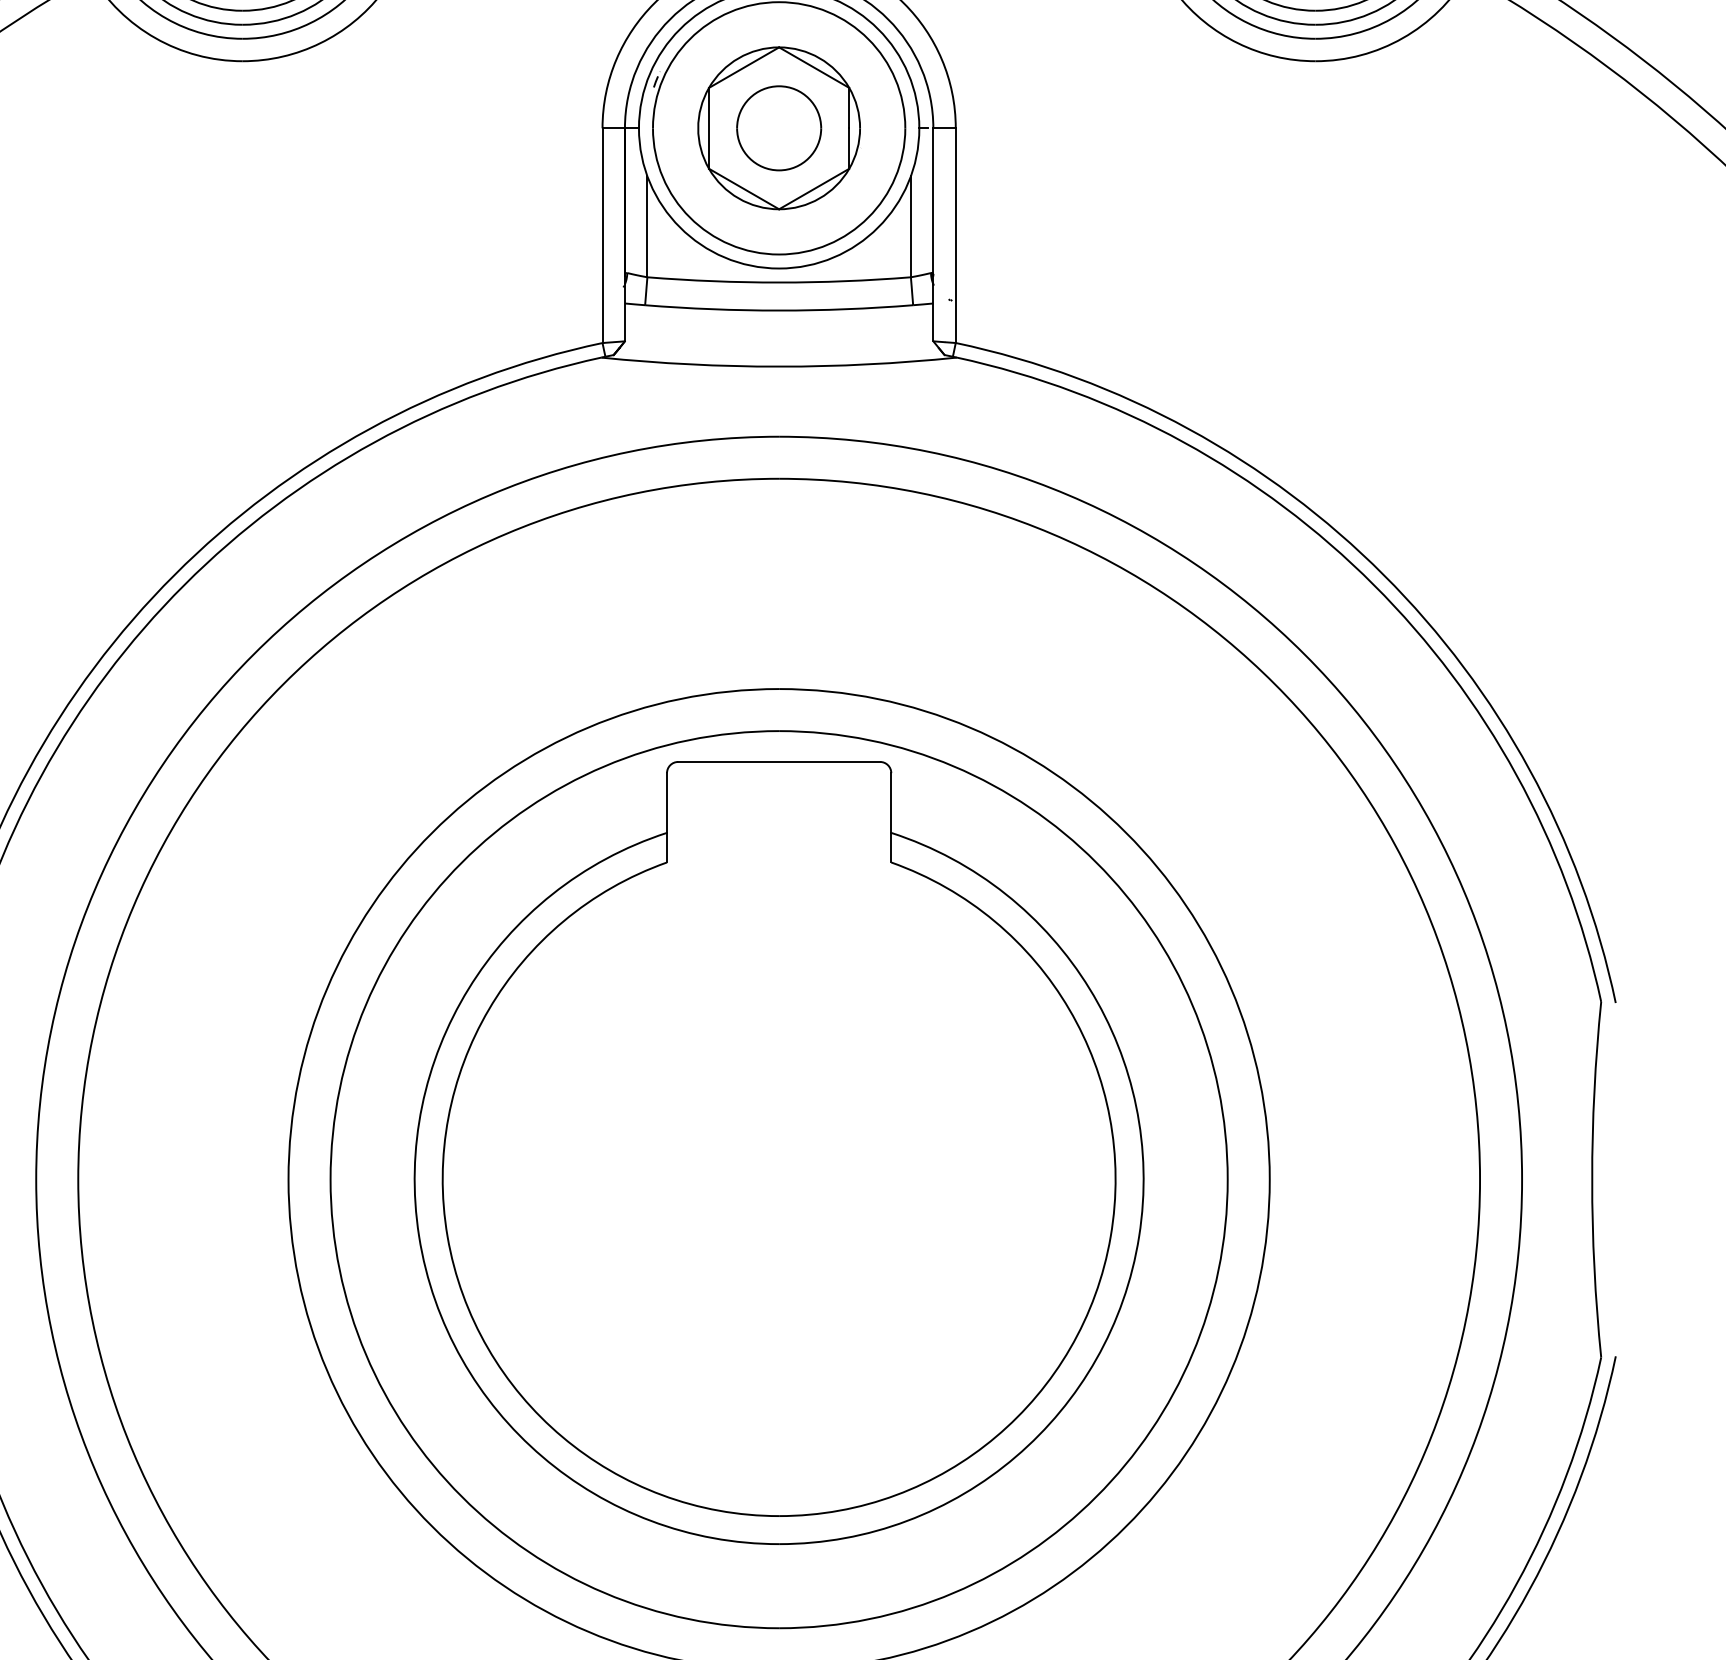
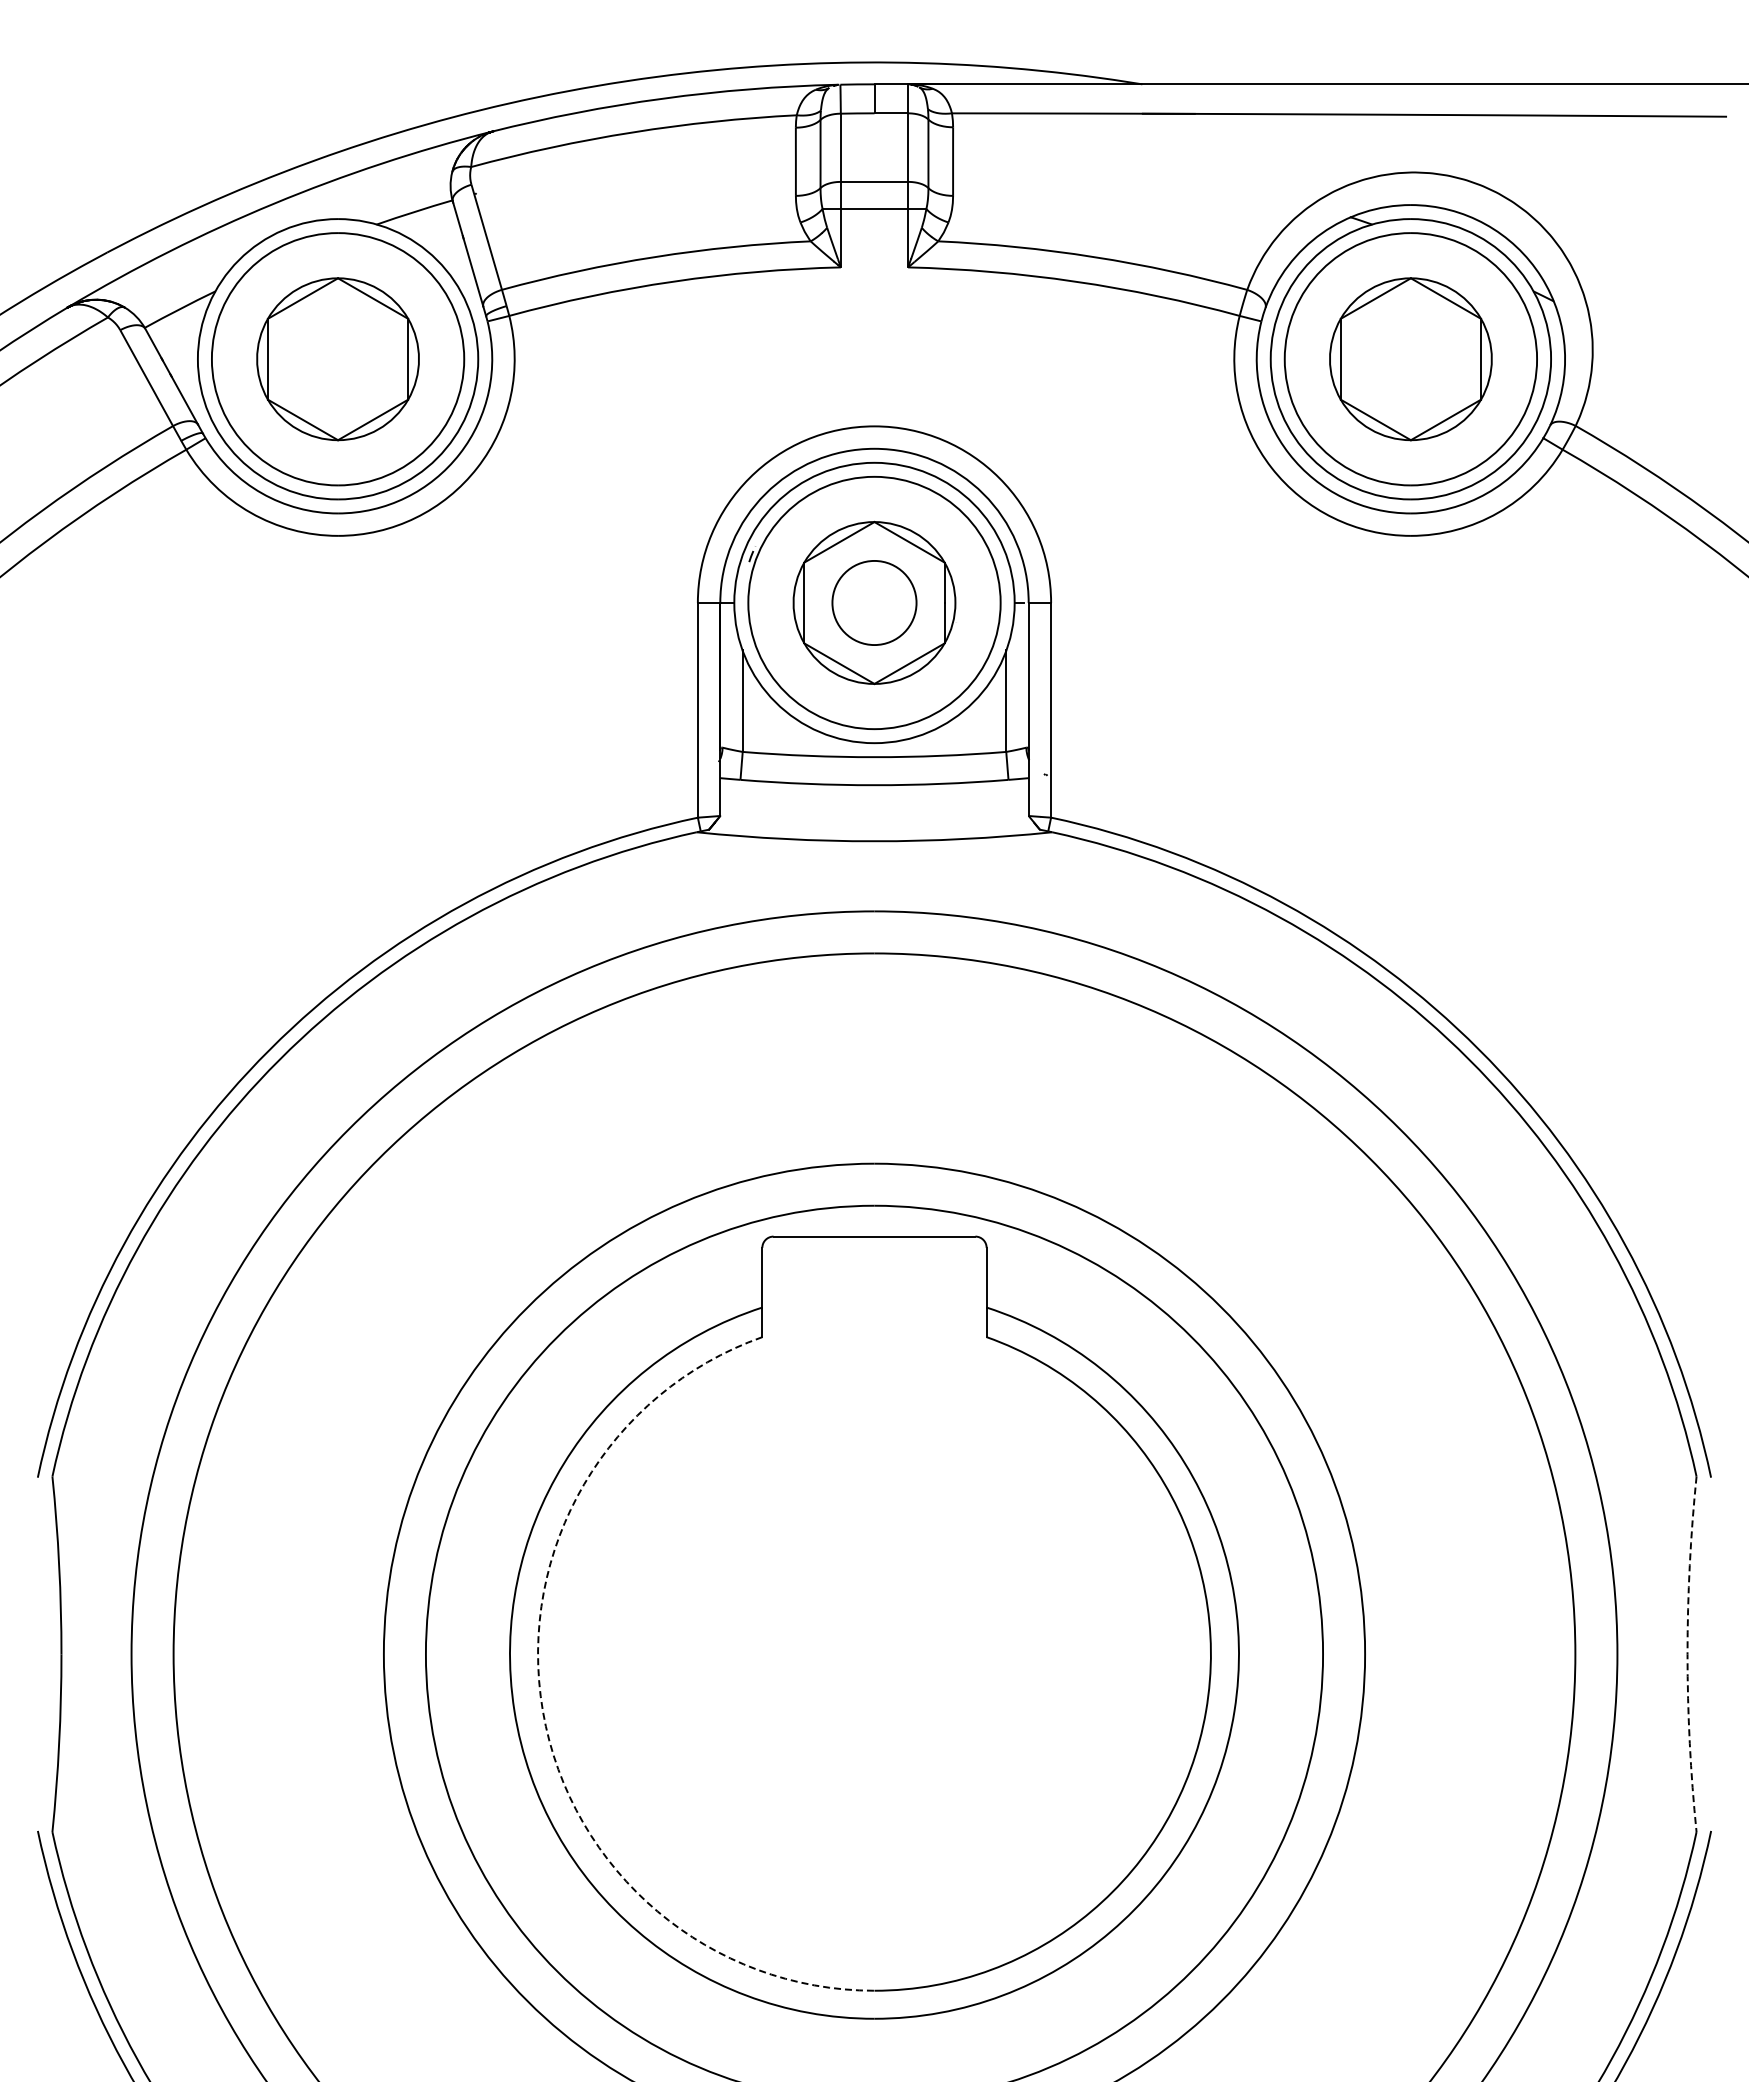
arc: (1592, 1179) -> (1687, 1654), solid -> dashed
arc: (447, 1236) -> (542, 1711), solid -> dashed

